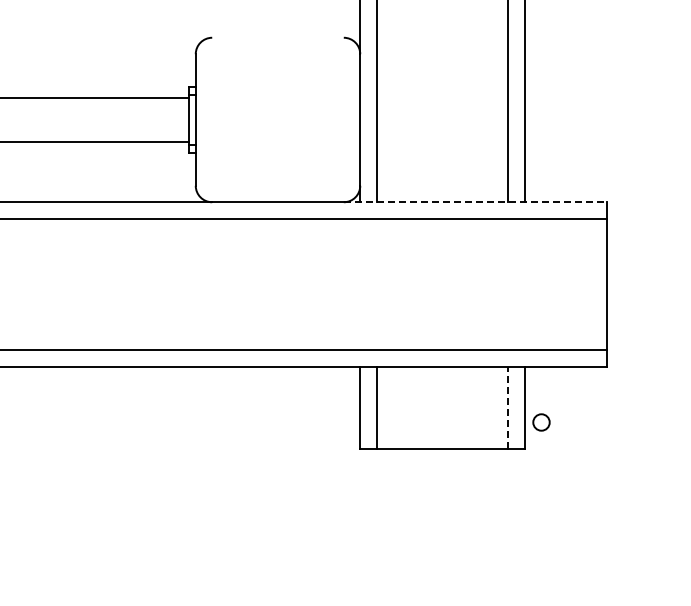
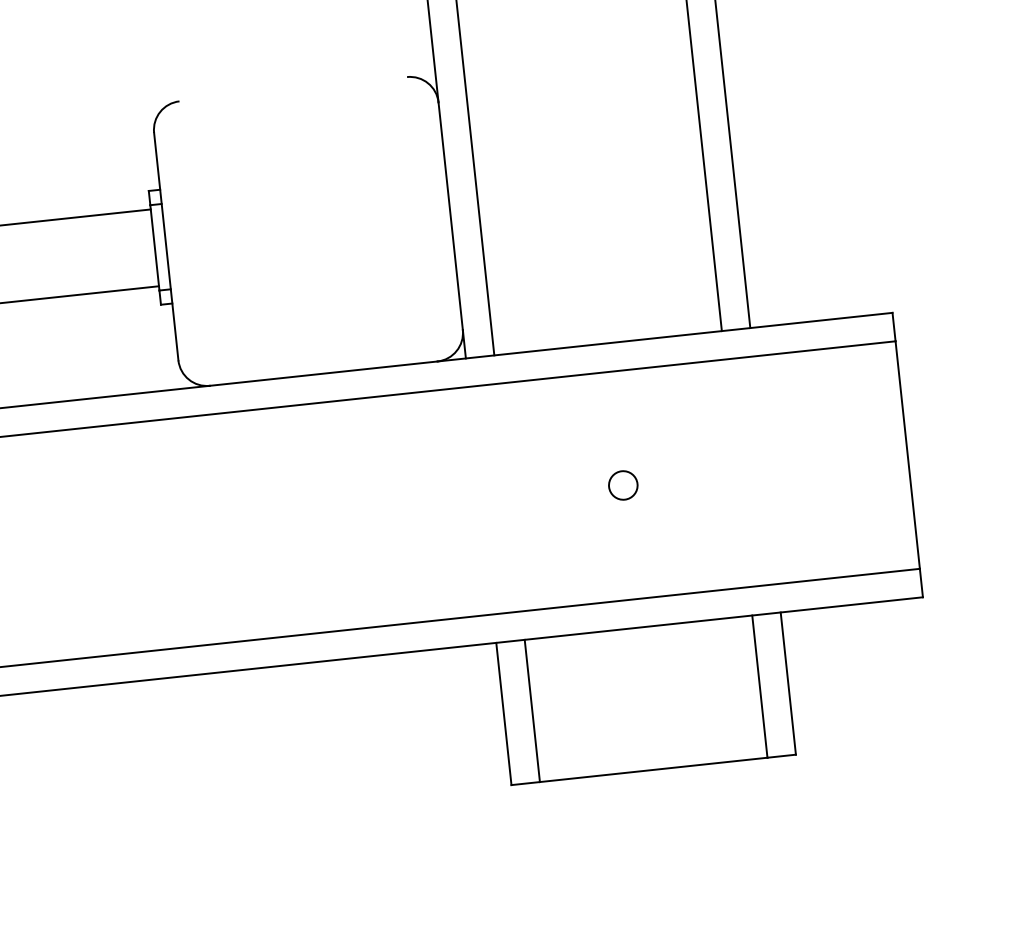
line: (475, 202) -> (665, 337), dashed -> solid
line: (508, 407) -> (760, 685), dashed -> solid
circle: (541, 422) -> (623, 485), moved

